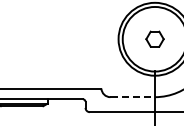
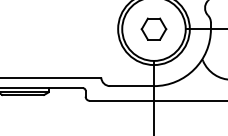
part: (154, 38) -> (153, 28), size x1.43
line: (133, 97) -> (132, 86), dashed -> solid

